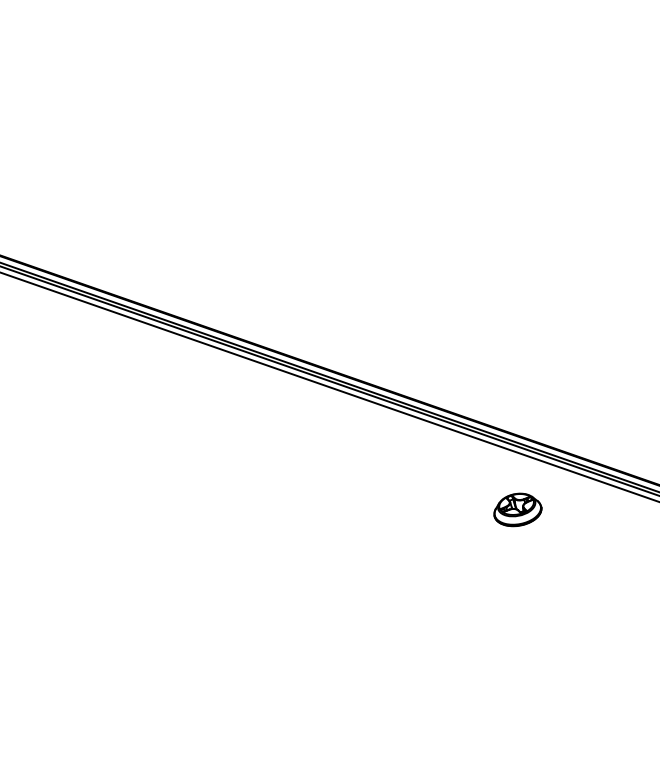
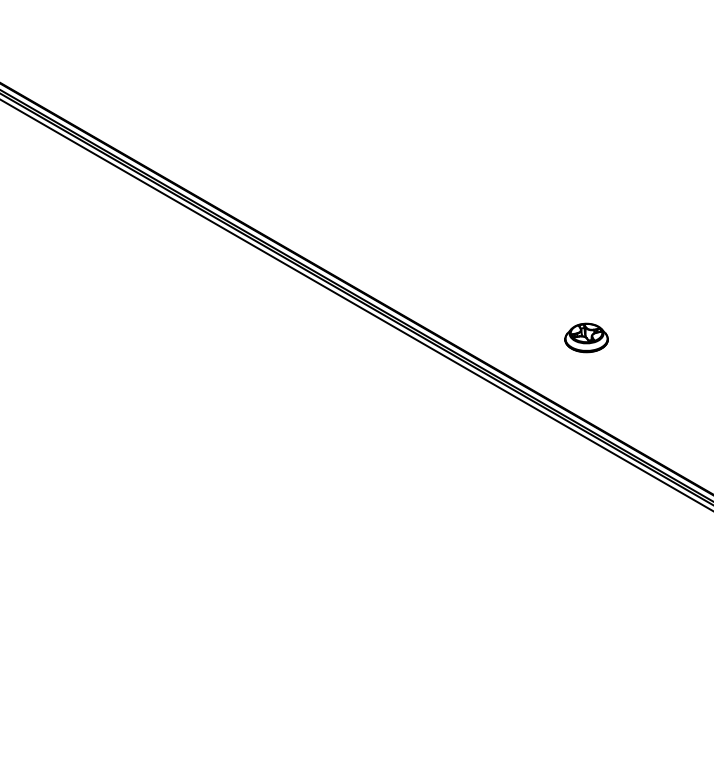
part: (517, 509) -> (586, 337), moved

